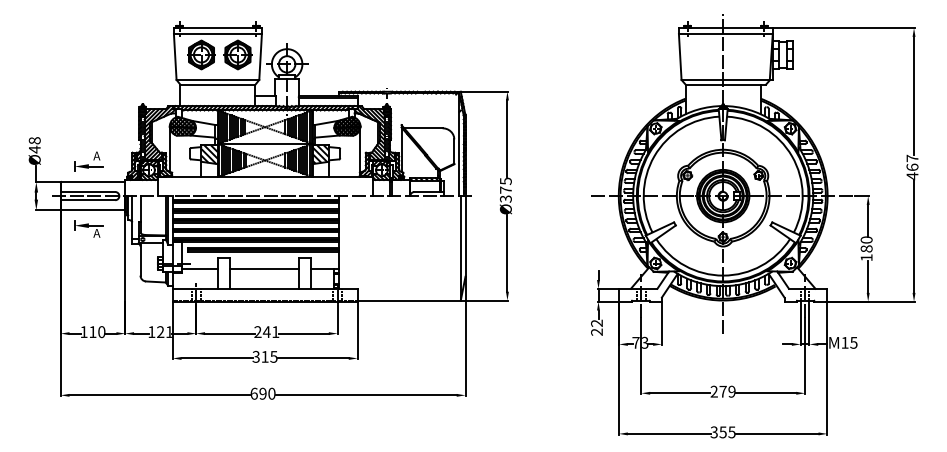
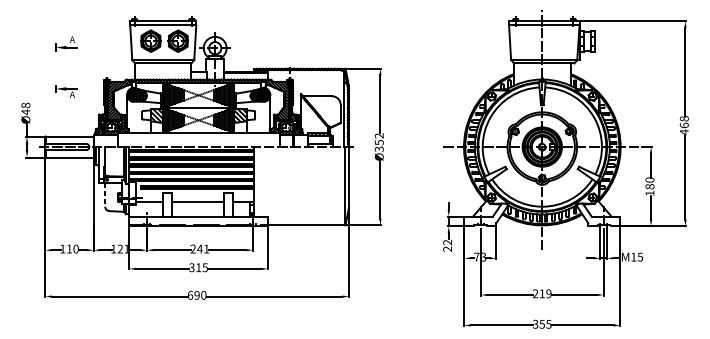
text: (912, 158) -> (684, 118), 467 -> 468
part: (88, 161) -> (66, 43), moved
text: (505, 185) -> (379, 139), Ø375 -> Ø352
part: (88, 228) -> (66, 91), moved
line: (140, 259) -> (105, 194), solid -> dashed
text: (722, 391) -> (541, 293), 279 -> 219

